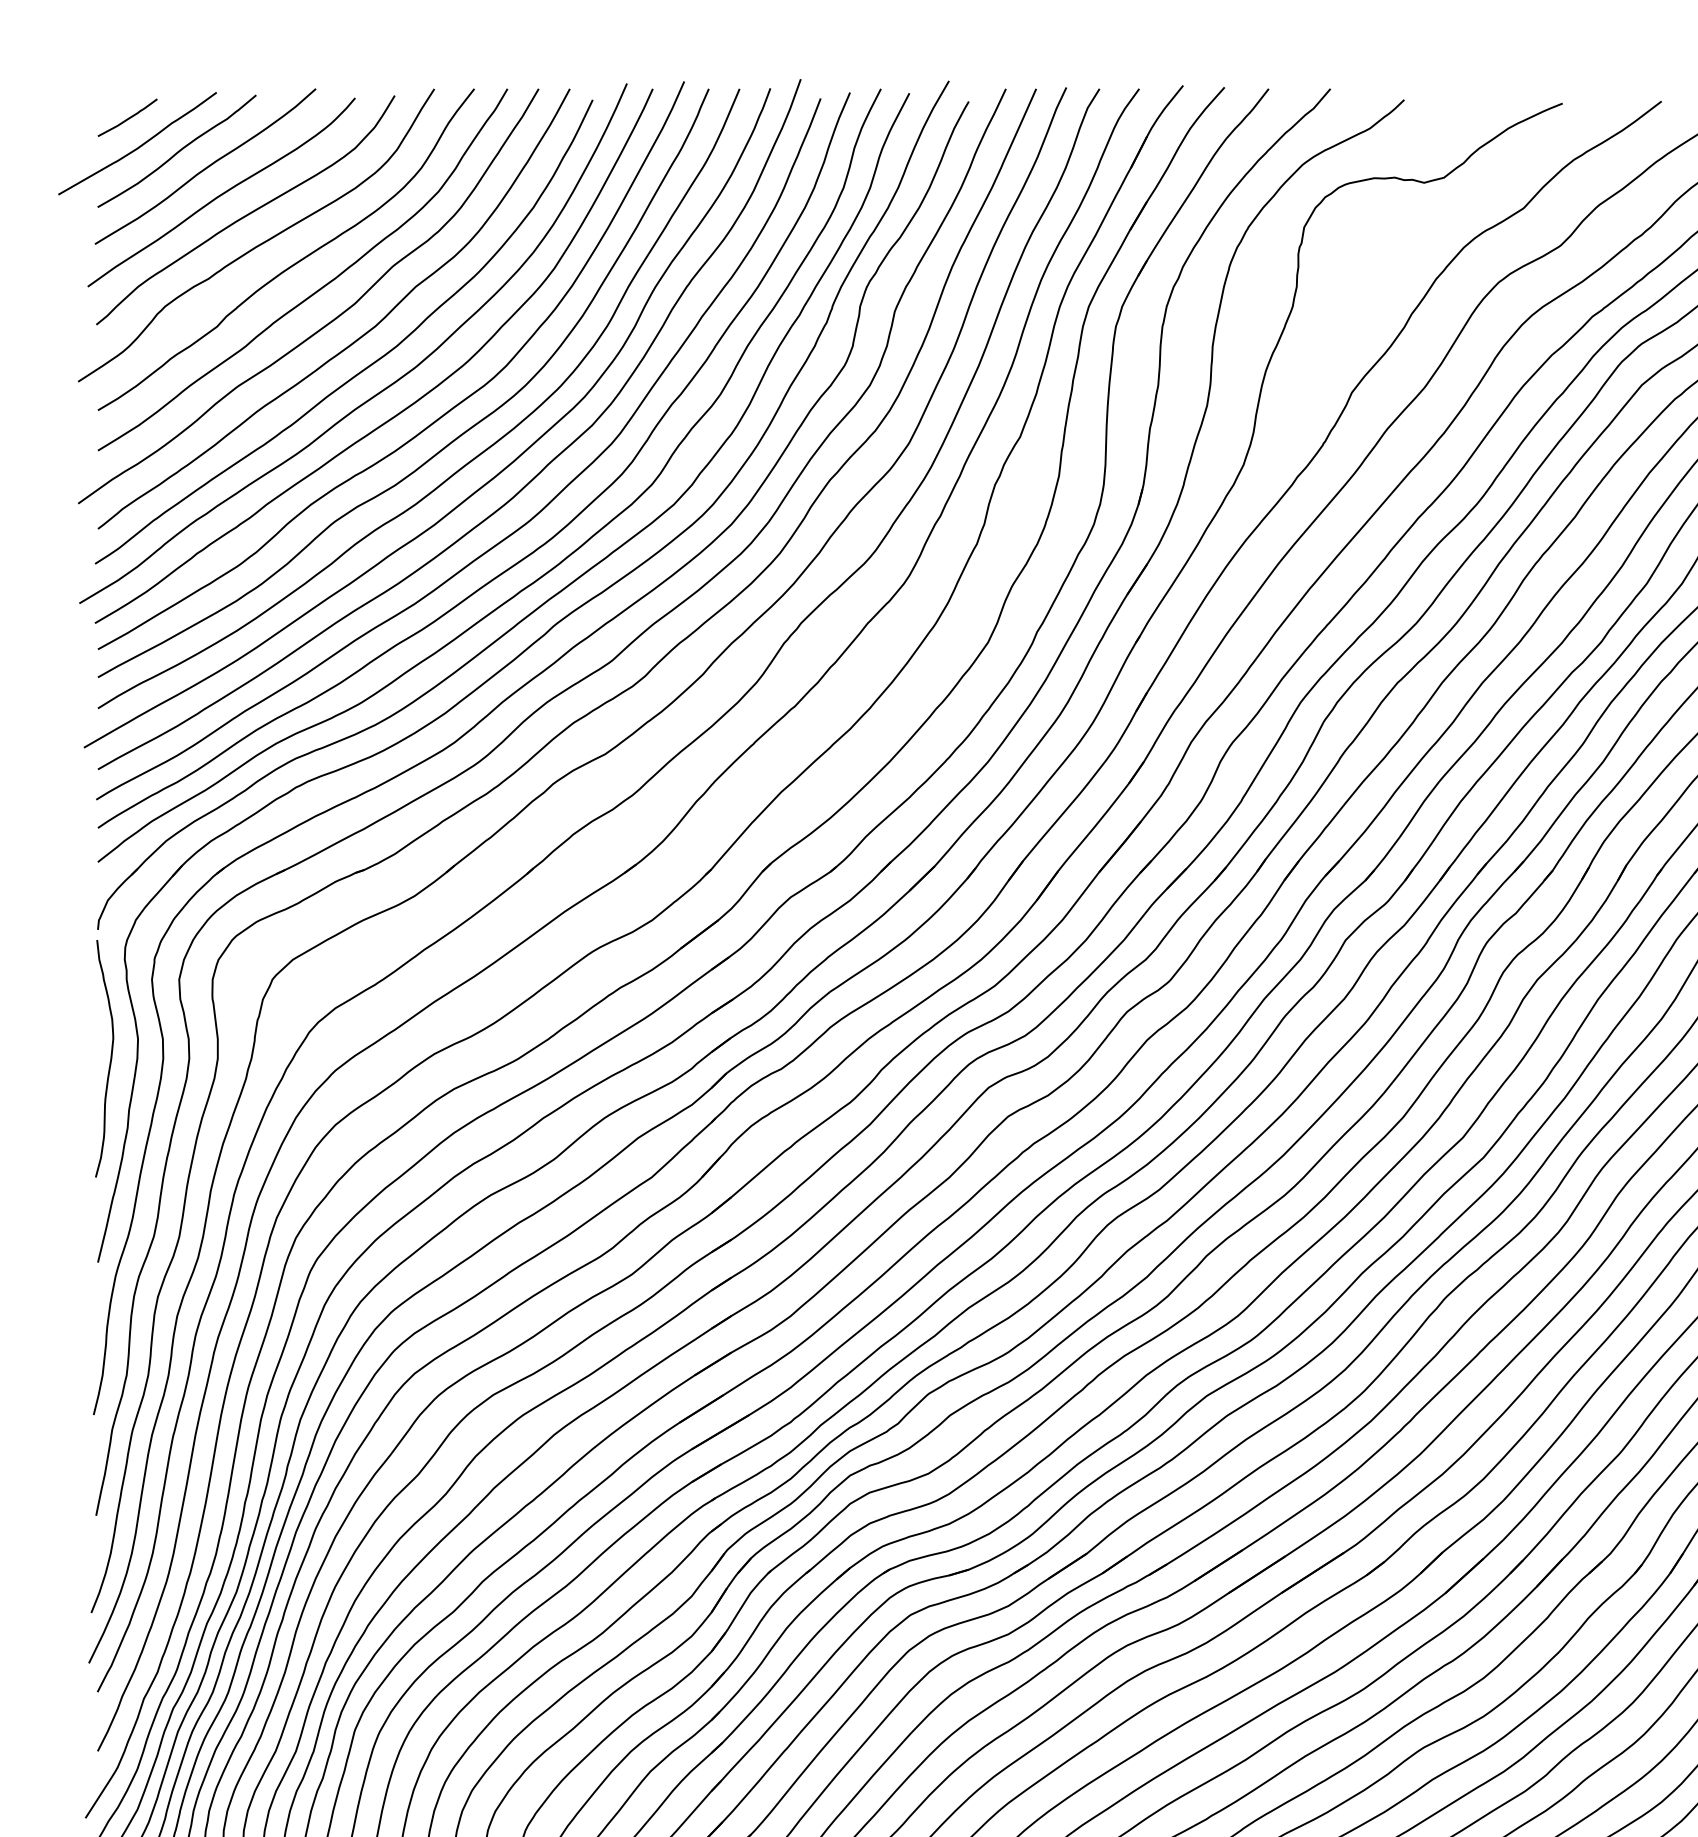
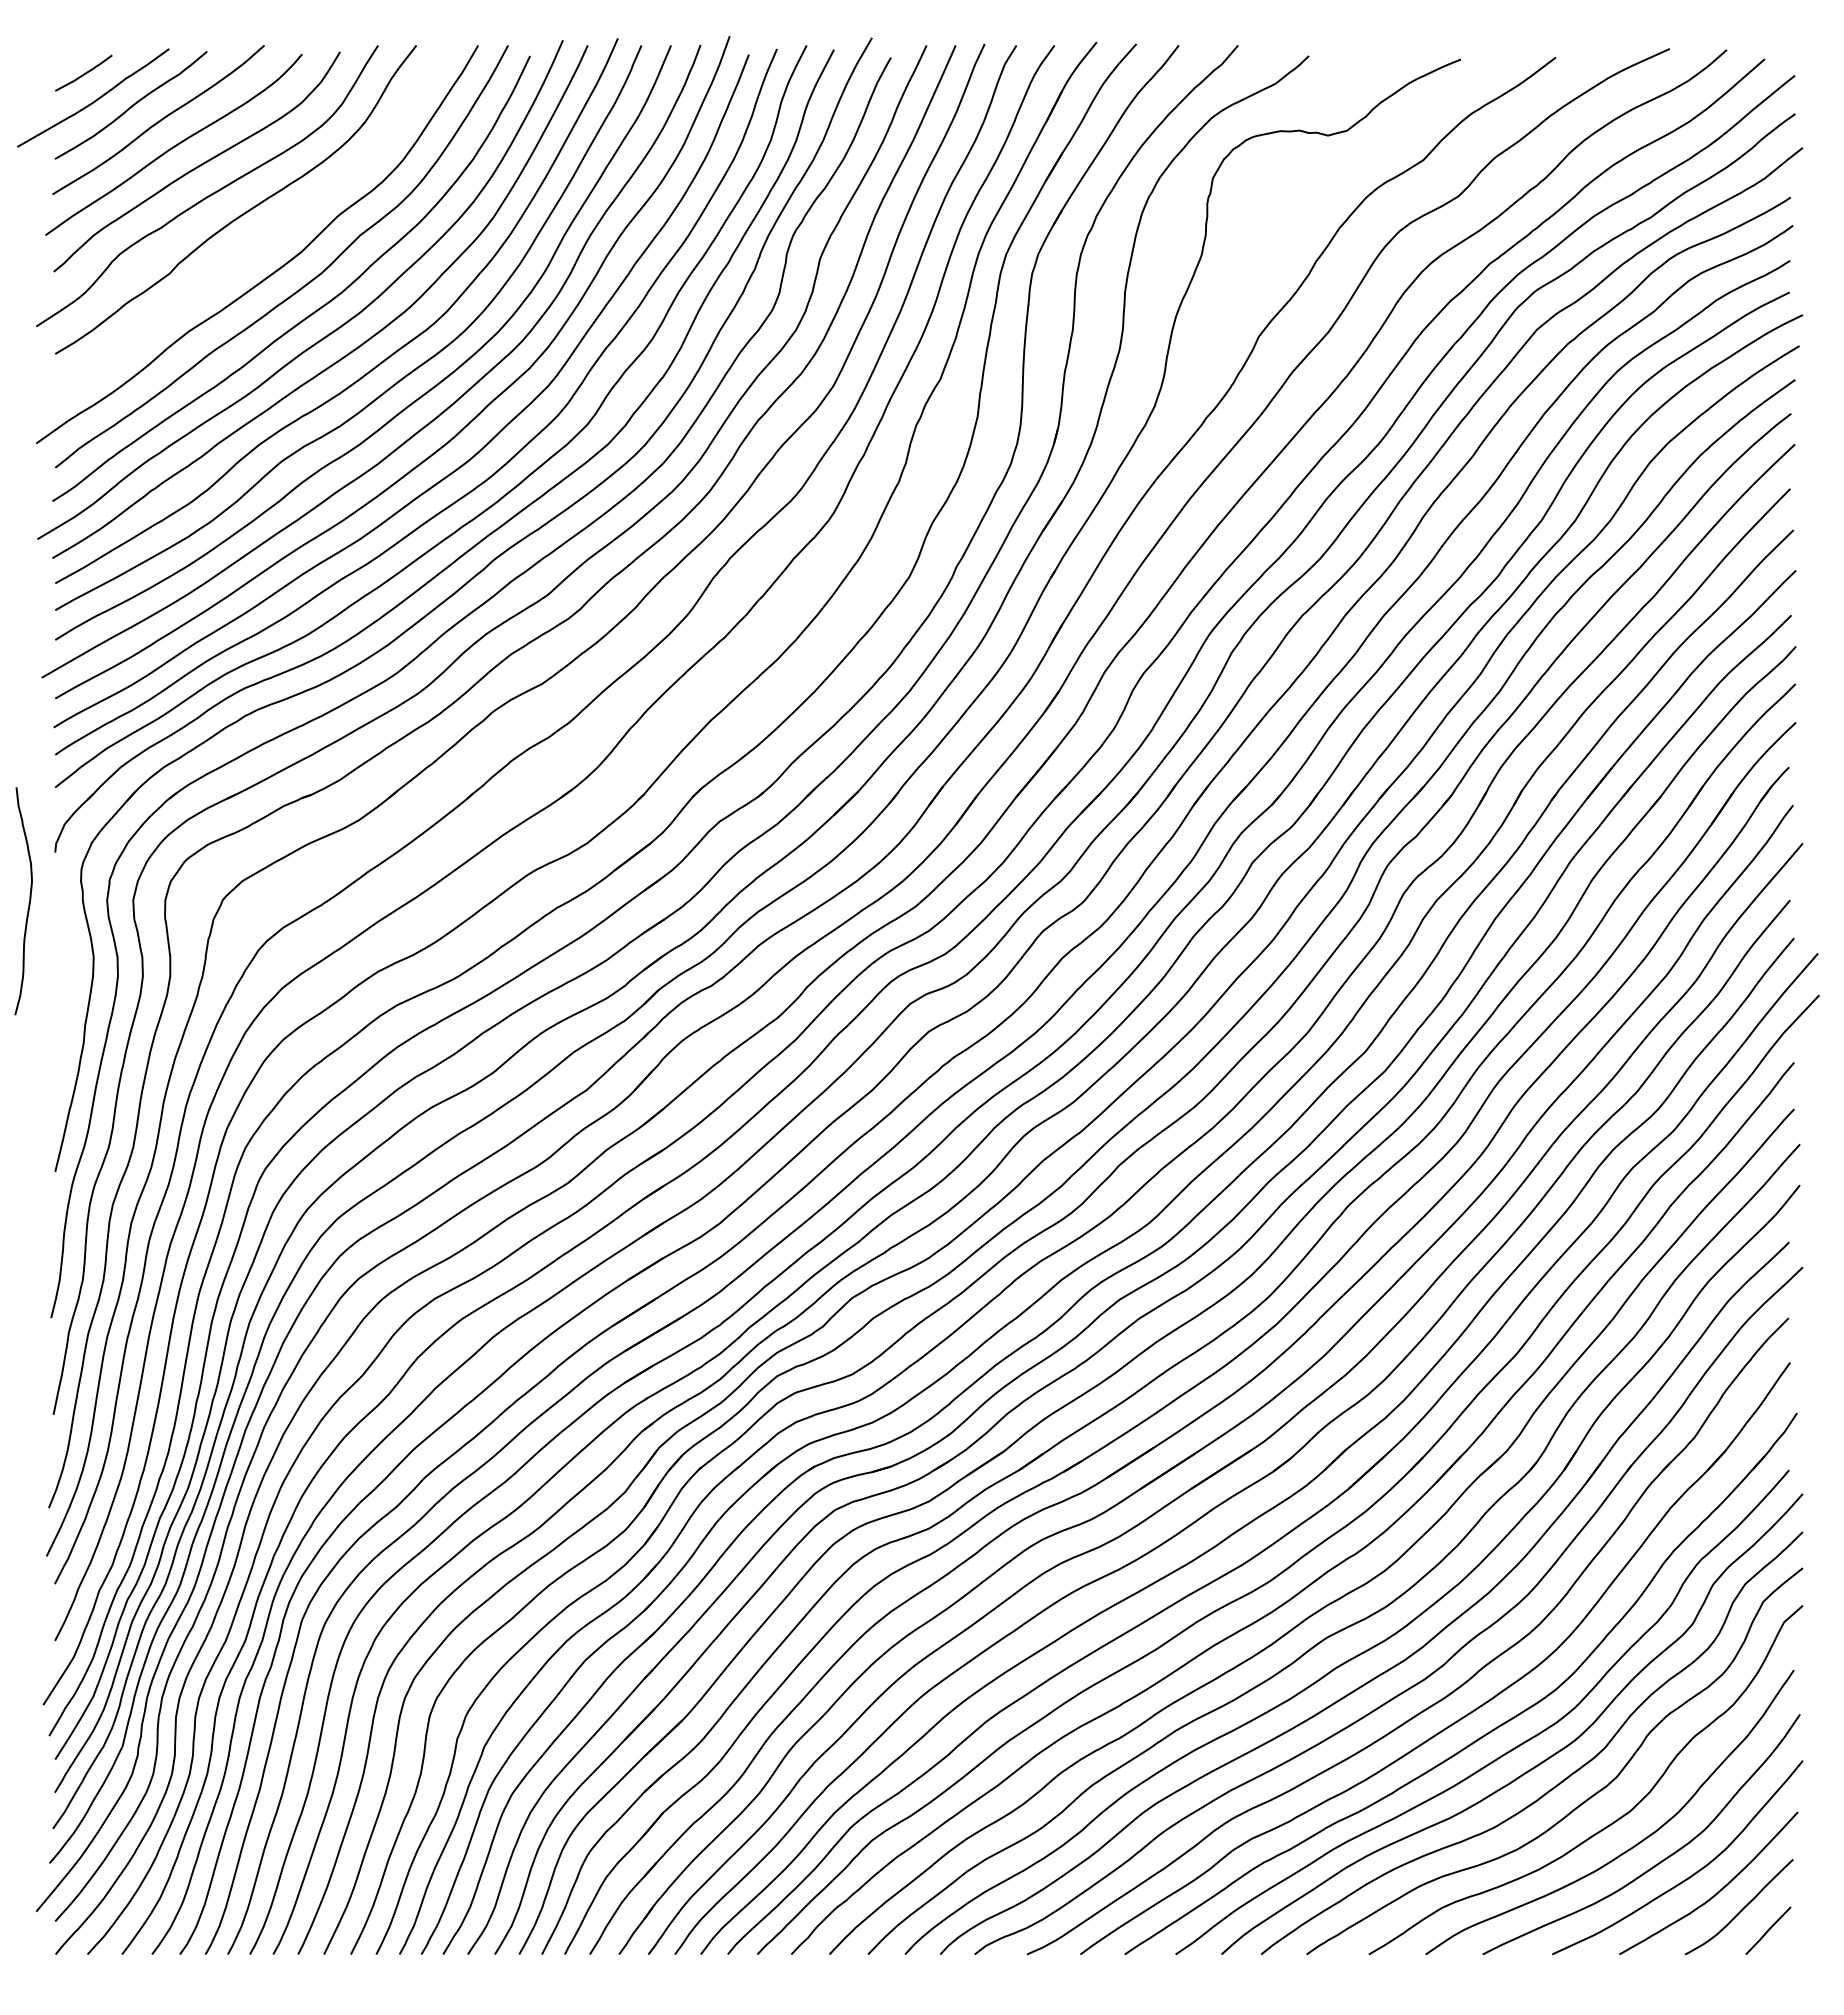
curve: (317, 290) -> (265, 238), removed
curve: (109, 1061) -> (28, 903), moved

